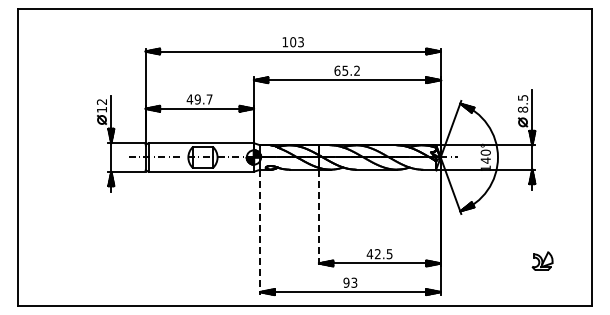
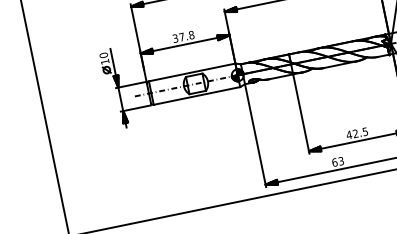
text: (199, 99) -> (183, 36), 49.7 -> 37.8
text: (102, 102) -> (104, 55), 12 -> 10
line: (318, 218) -> (301, 114), dashed -> solid
line: (260, 232) -> (255, 135), dashed -> solid
text: (346, 282) -> (334, 162), 93 -> 63

